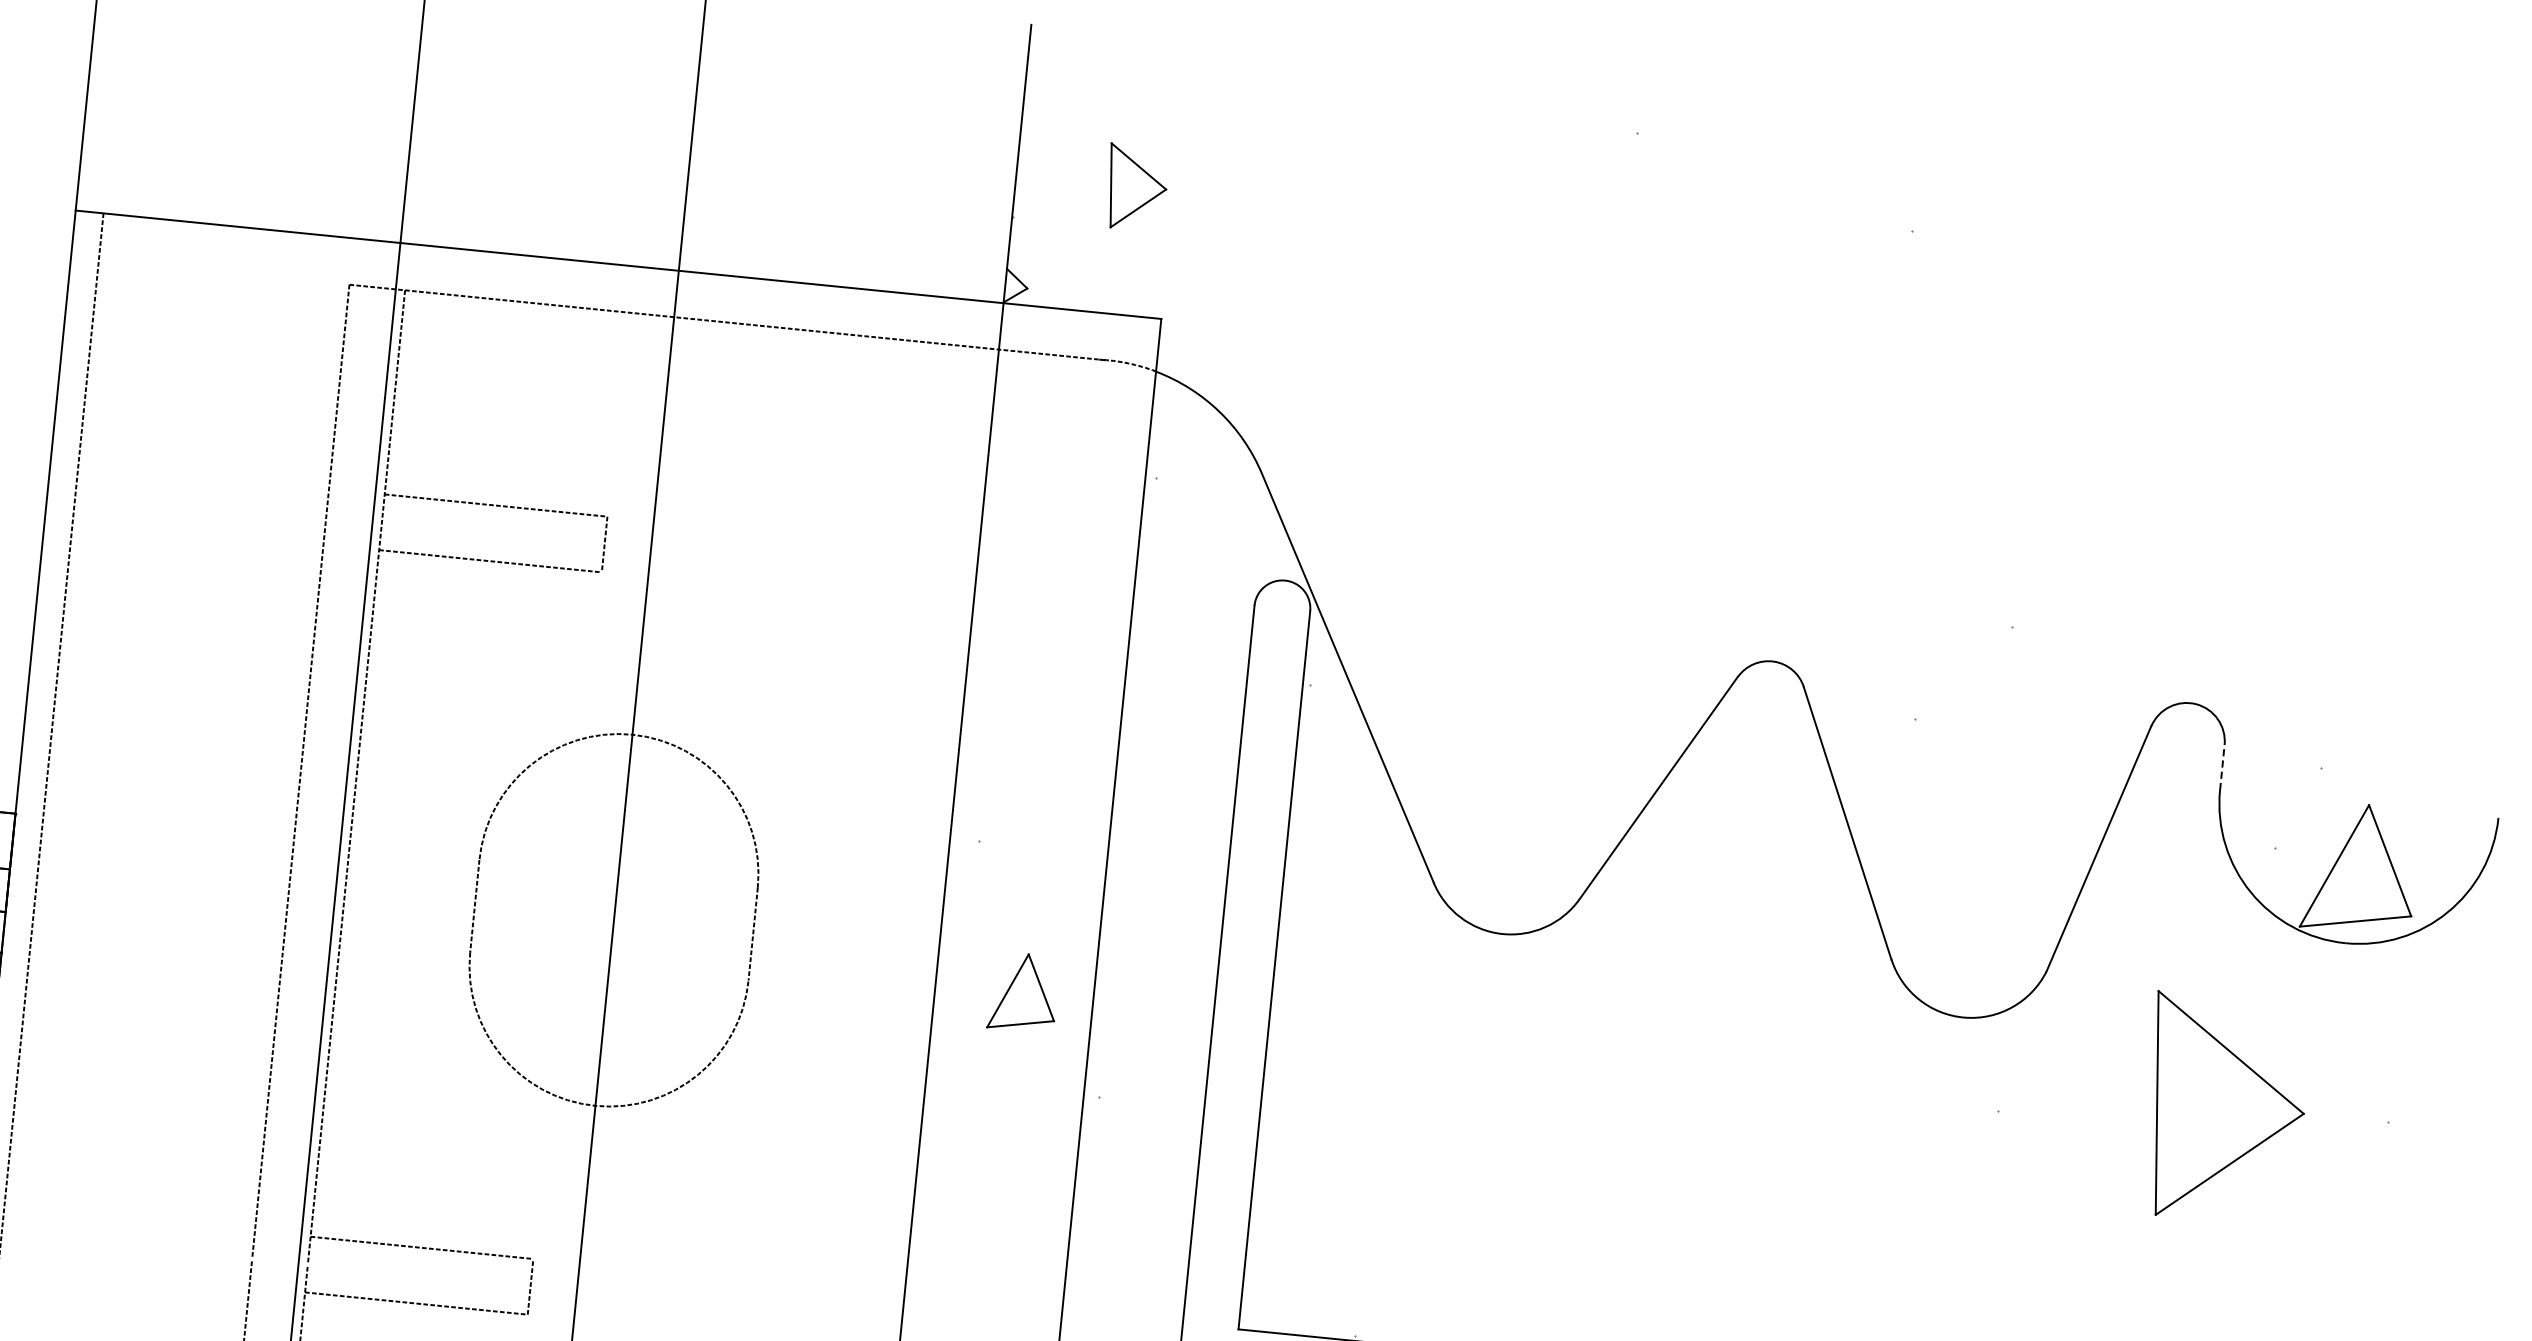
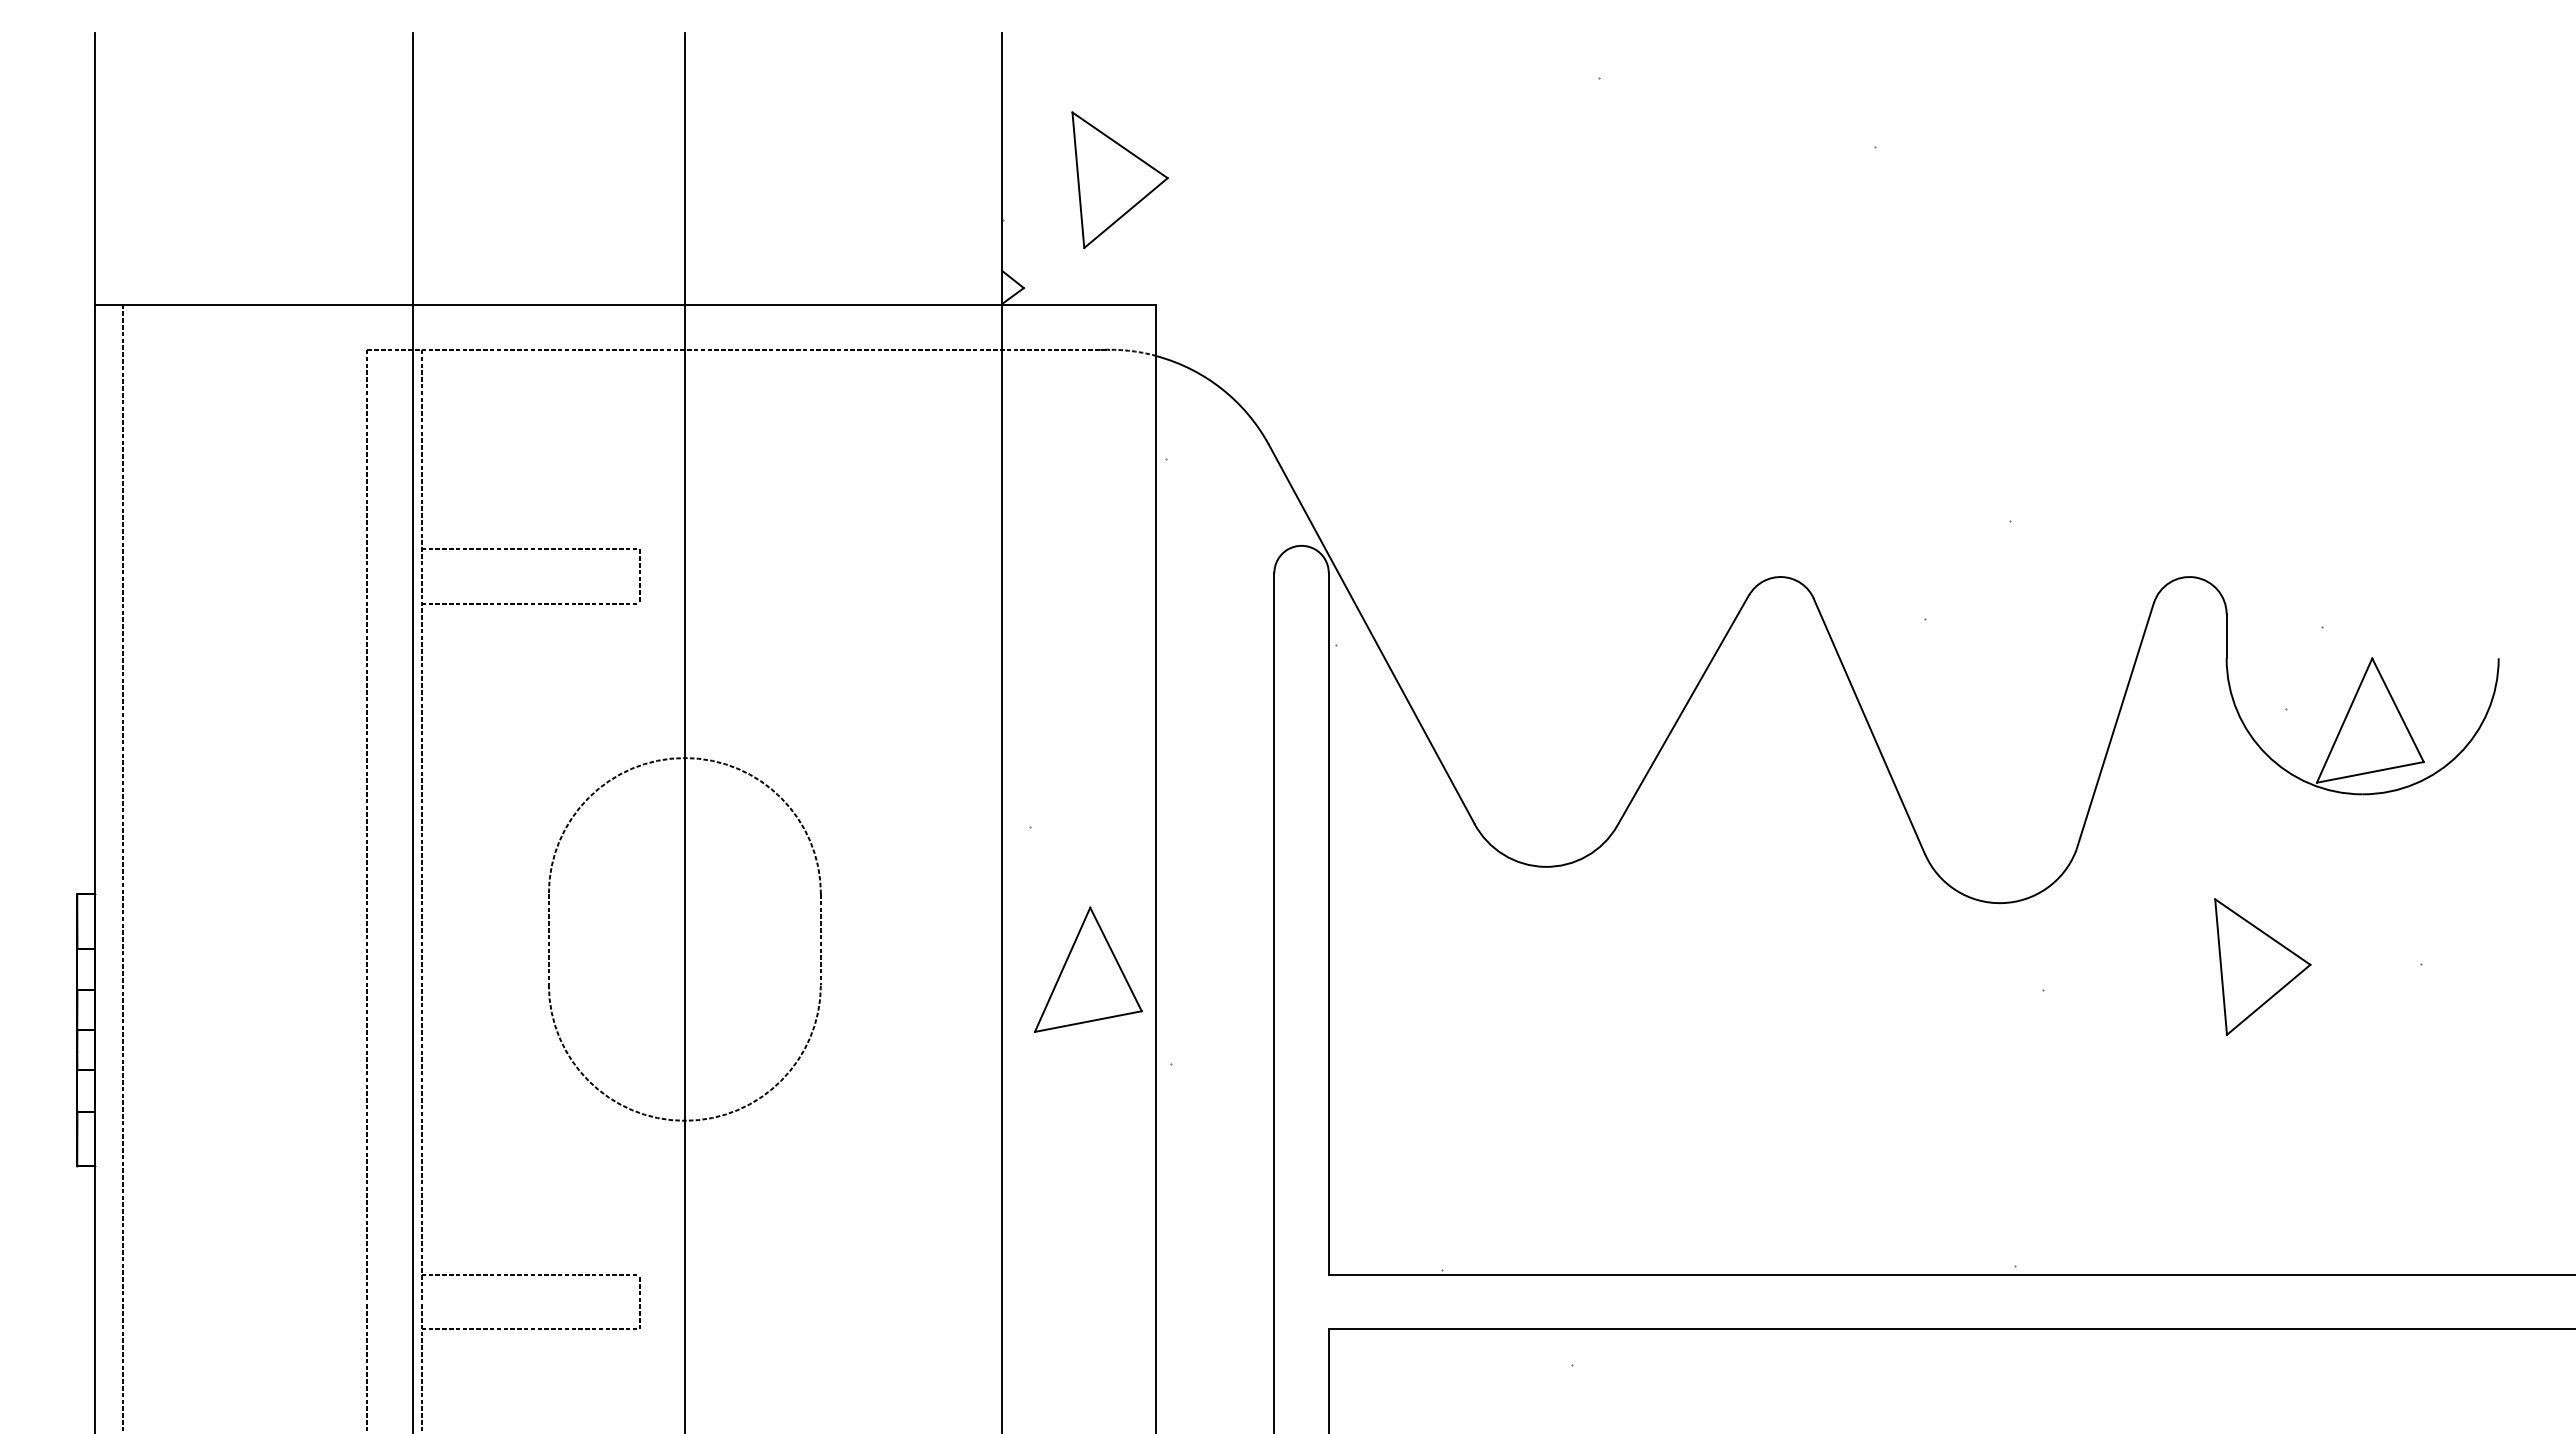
part: (1136, 187) -> (1119, 179), size x1.67
line: (2222, 766) -> (2226, 635), dashed -> solid
part: (1023, 992) -> (1088, 969), size x1.67
part: (2225, 1109) -> (2262, 966), size x0.62

